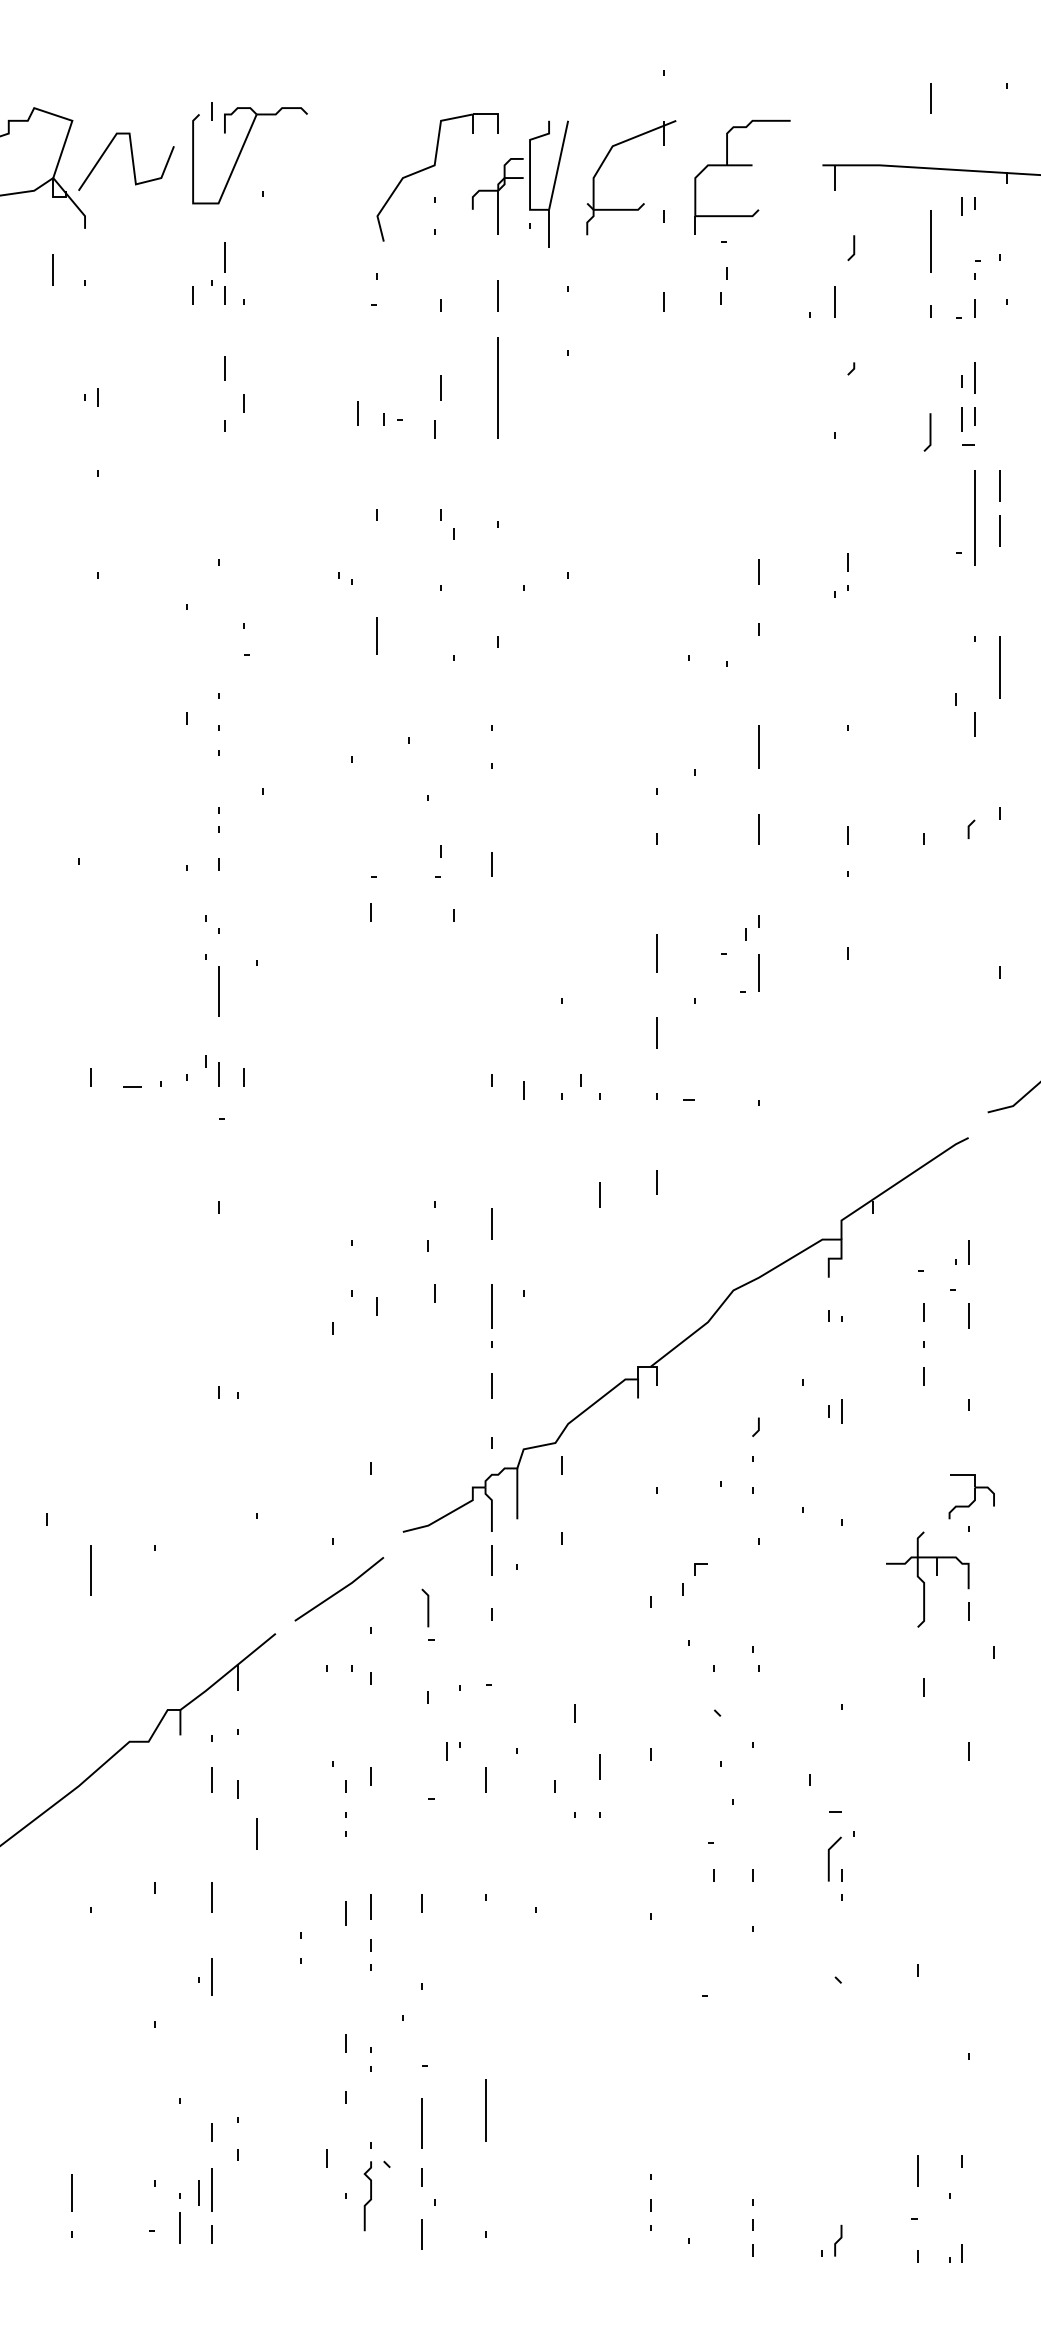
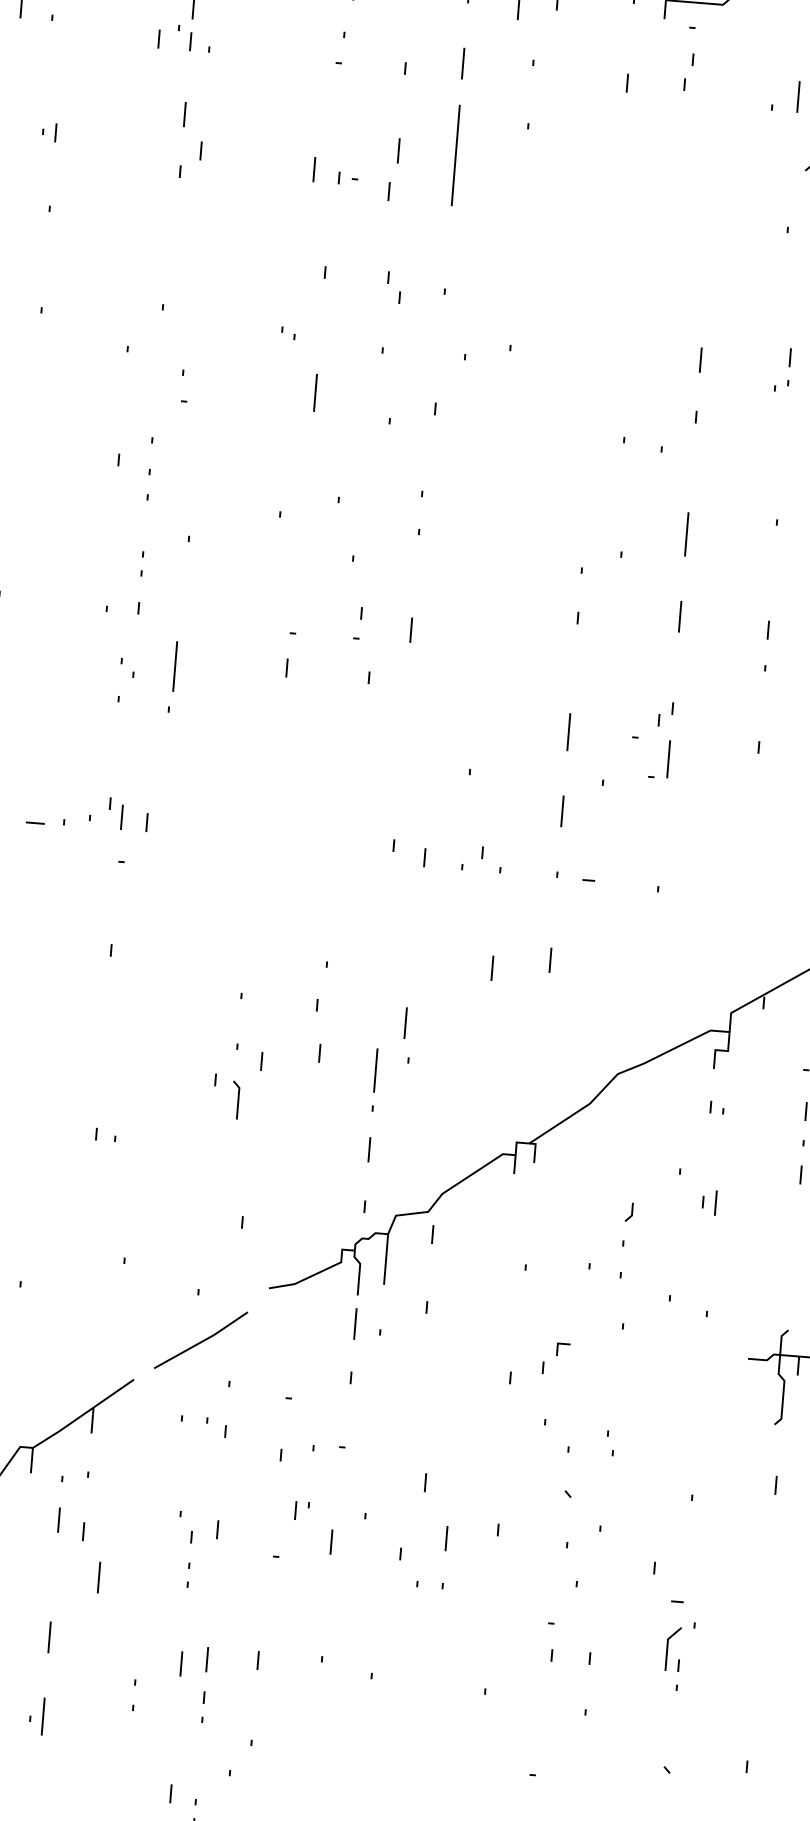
line: (218, 991) -> (175, 666), moved
line: (491, 1223) -> (405, 1022), moved
line: (427, 1607) -> (237, 1099), moved

